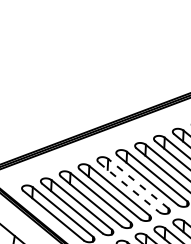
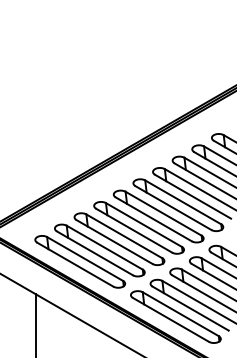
line: (138, 183) -> (163, 213), dashed -> solid
line: (128, 187) -> (153, 219), dashed -> solid

